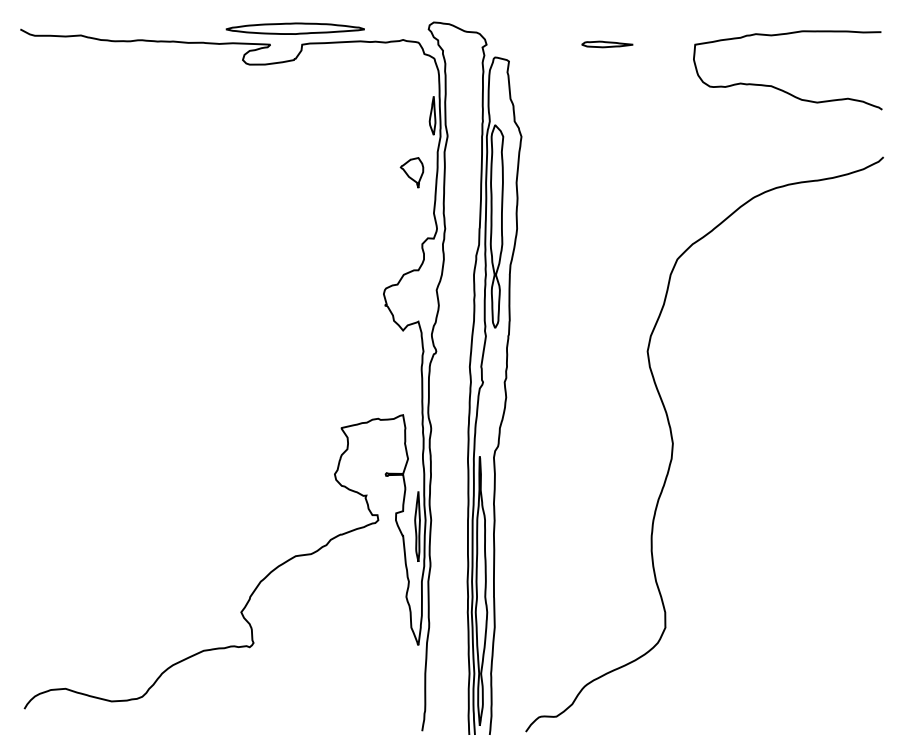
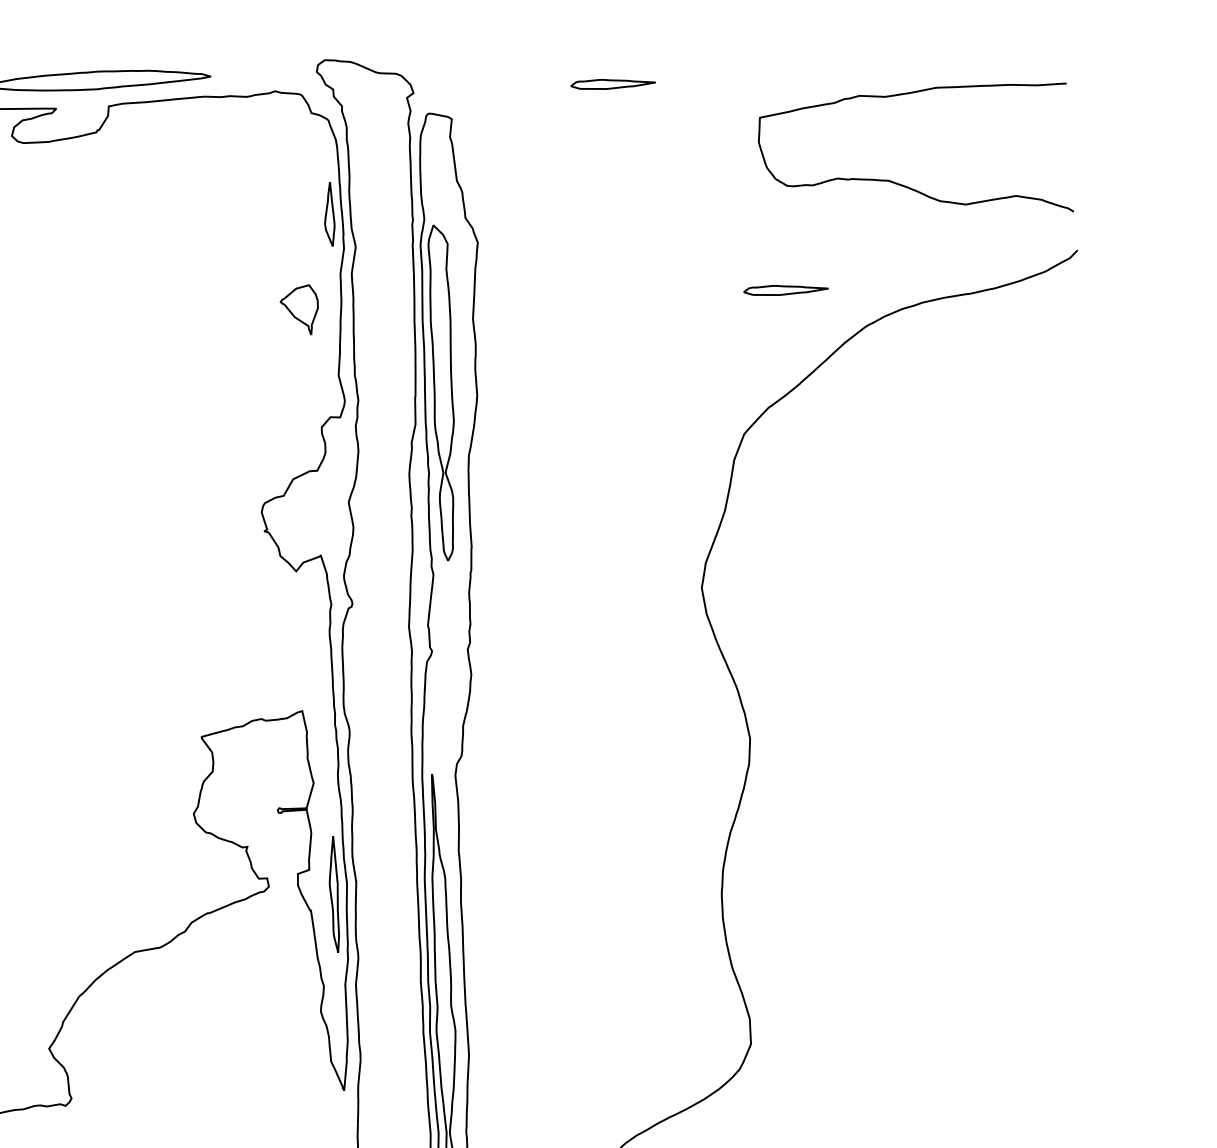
curve: (780, 88) -> (904, 183), moved
part: (706, 173) -> (786, 290), added

